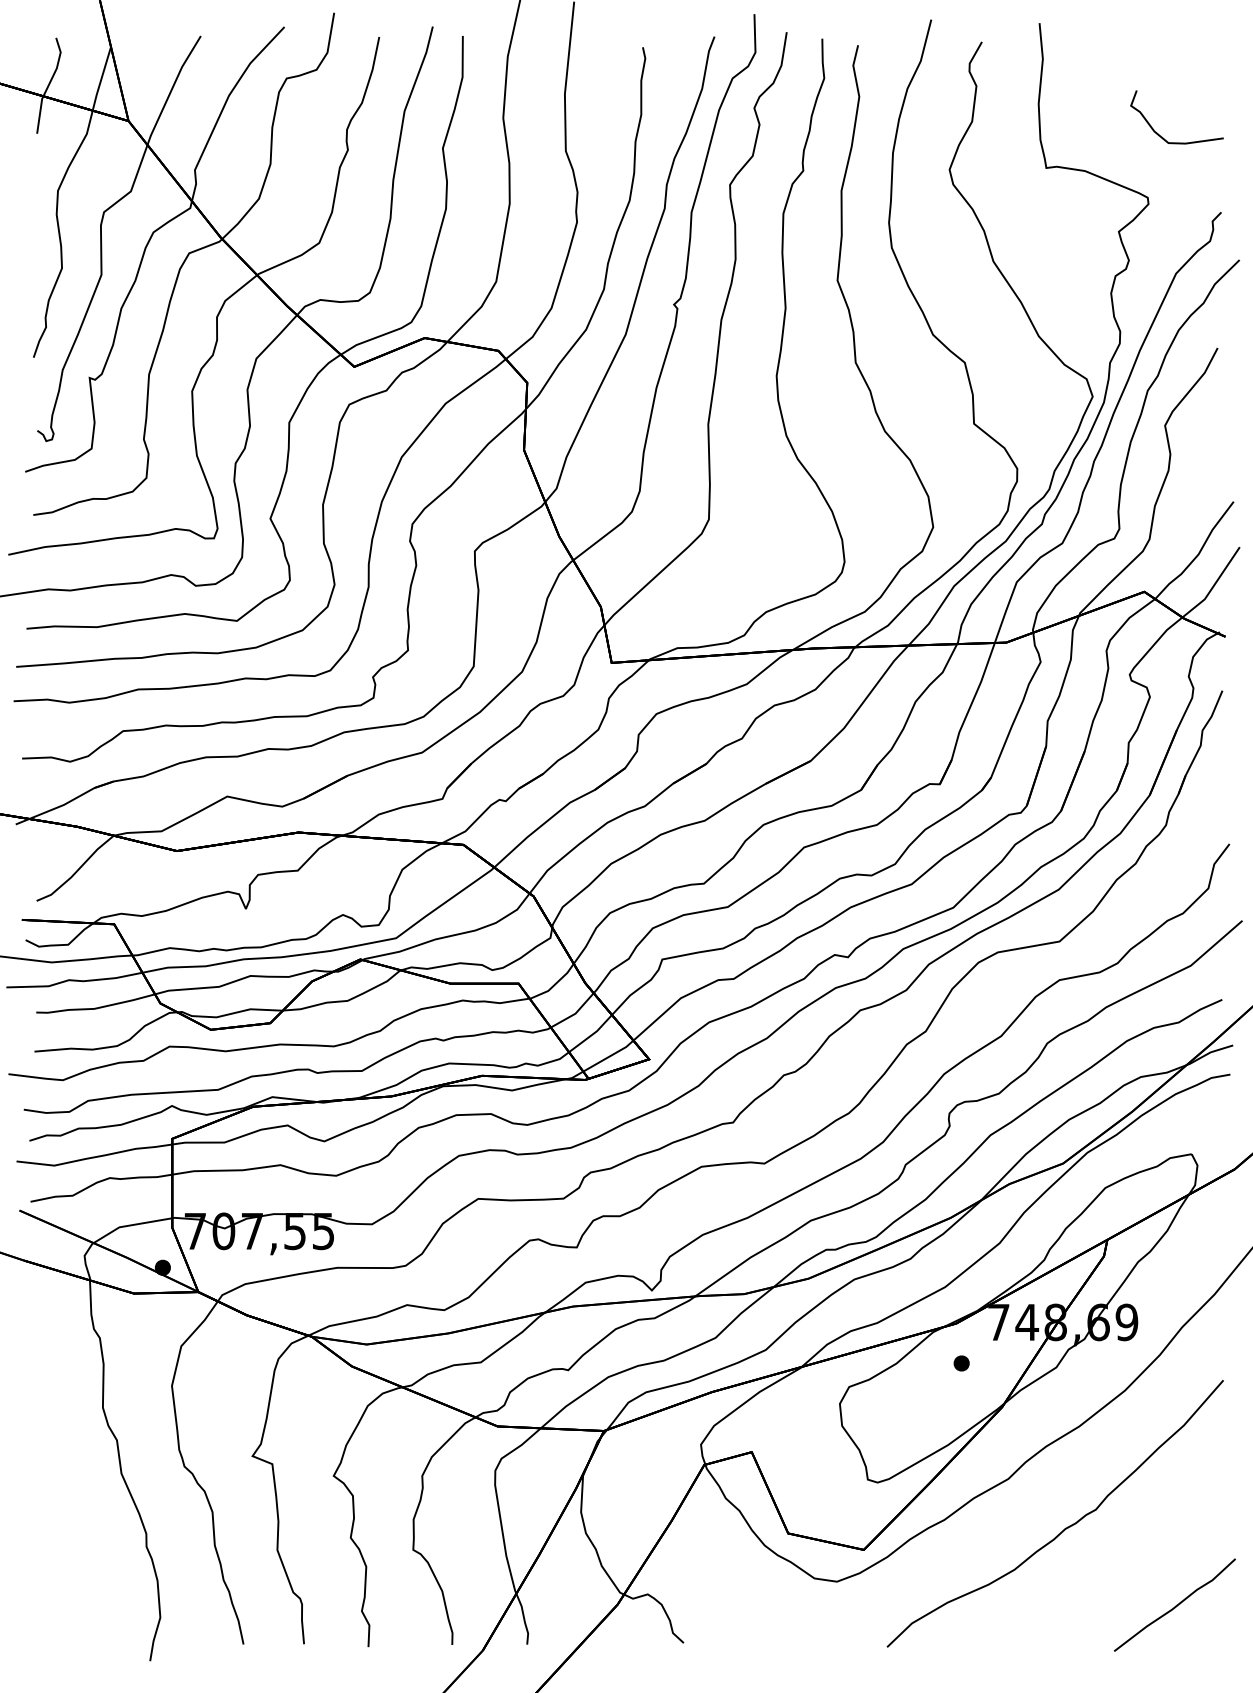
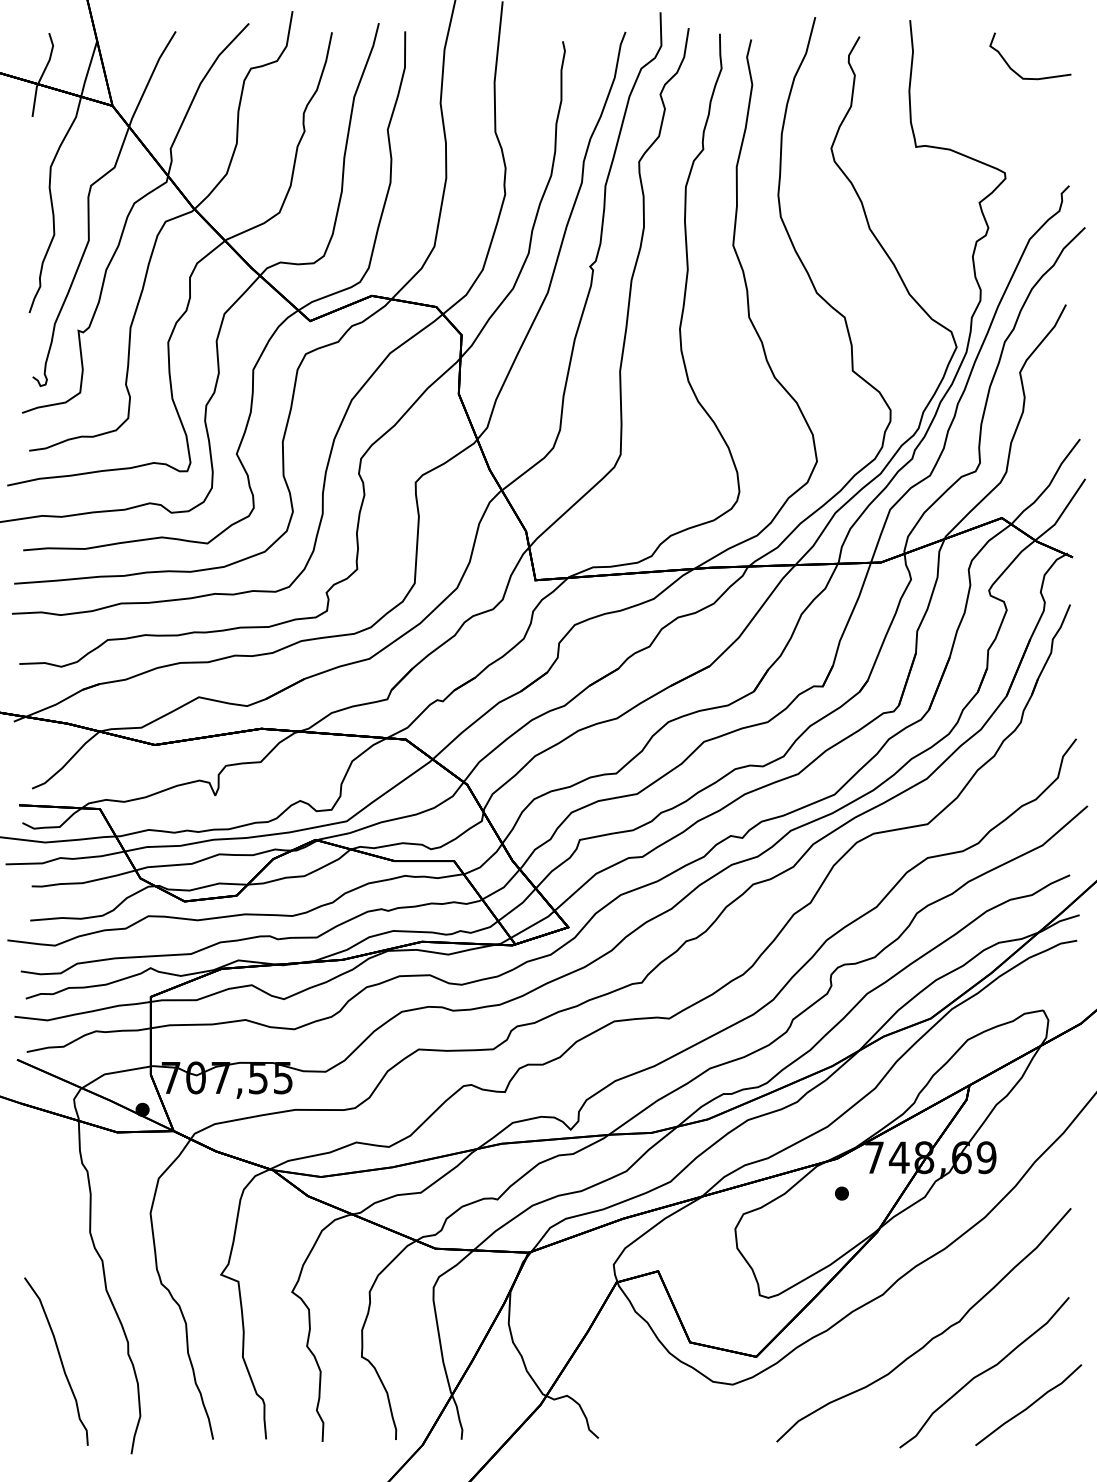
curve: (1162, 136) -> (1017, 72), moved
curve: (68, 1553) -> (59, 1359), added
curve: (1124, 1567) -> (984, 1372), added

